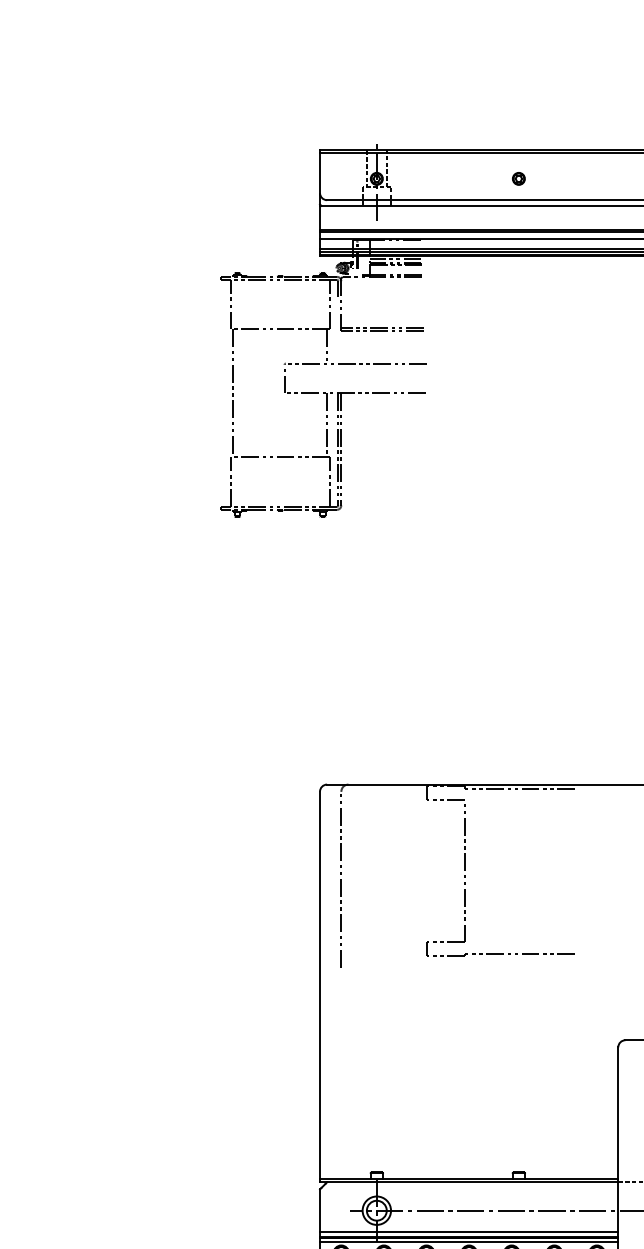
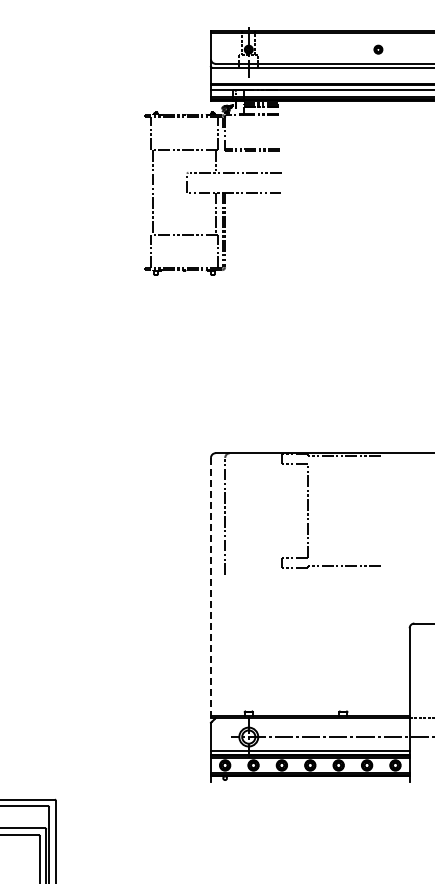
part: (518, 178) -> (378, 49), moved
line: (319, 986) -> (210, 587), solid -> dashed

